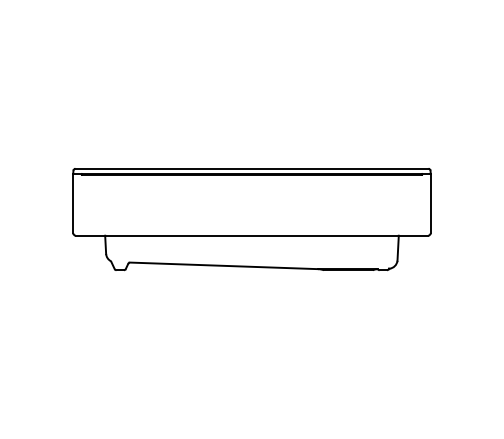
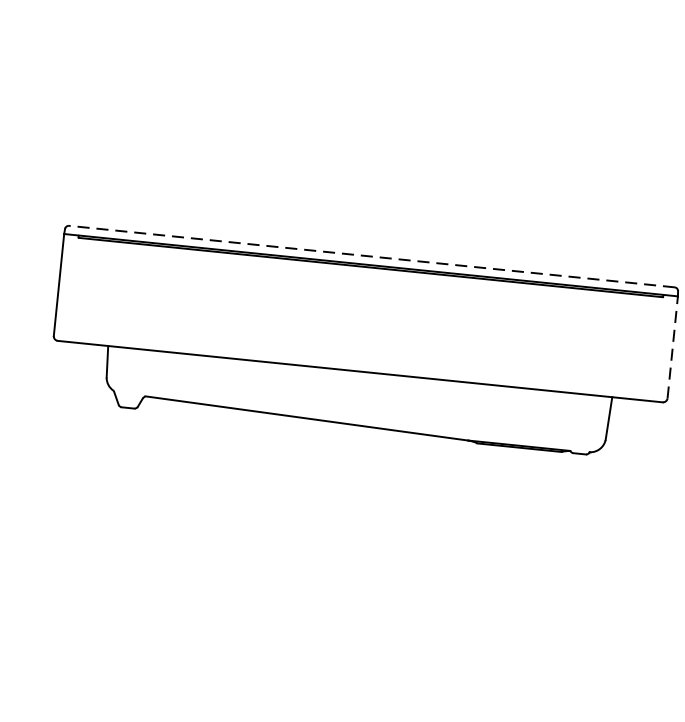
line: (252, 168) -> (372, 256), solid -> dashed
line: (430, 203) -> (672, 347), solid -> dashed

